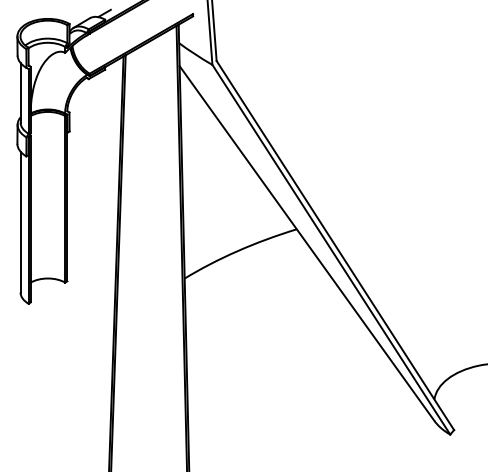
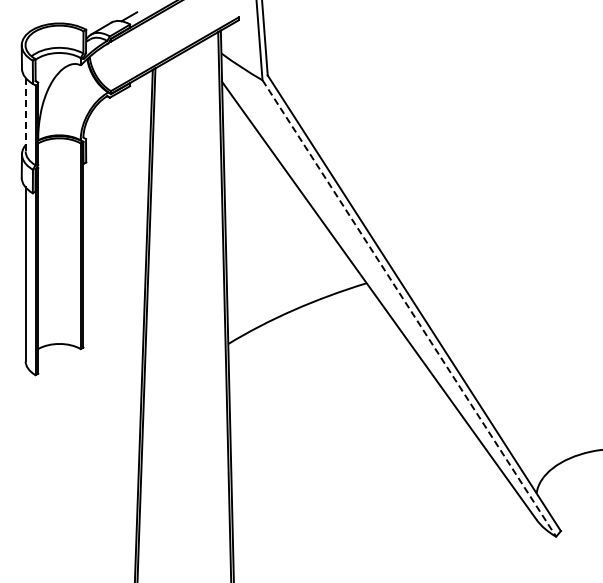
line: (20, 92) -> (25, 114), solid -> dashed
line: (331, 249) -> (409, 308), solid -> dashed

